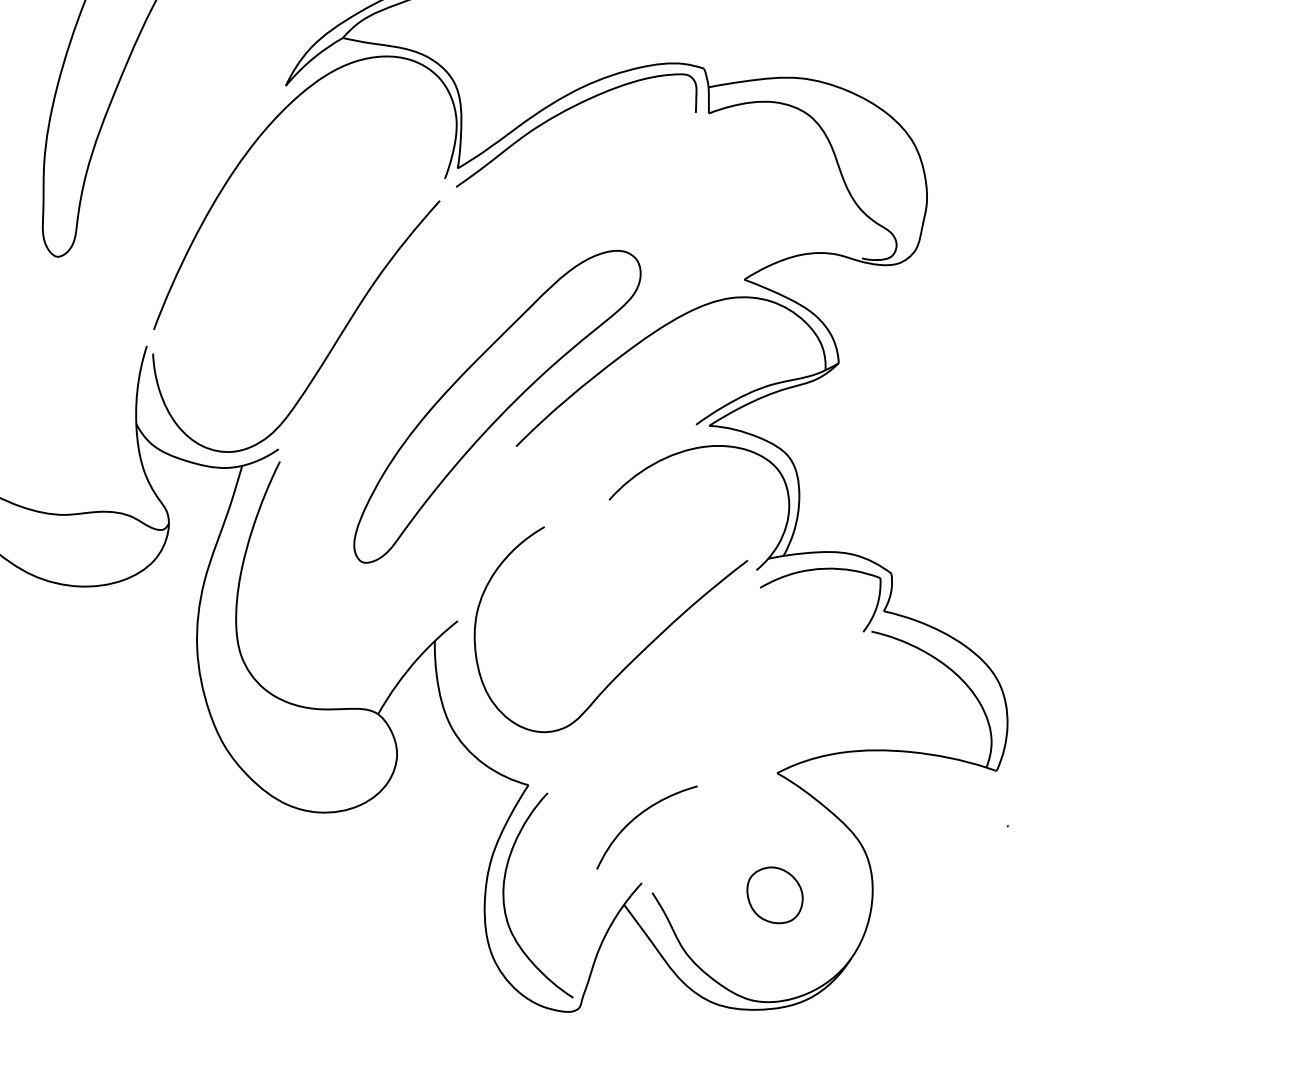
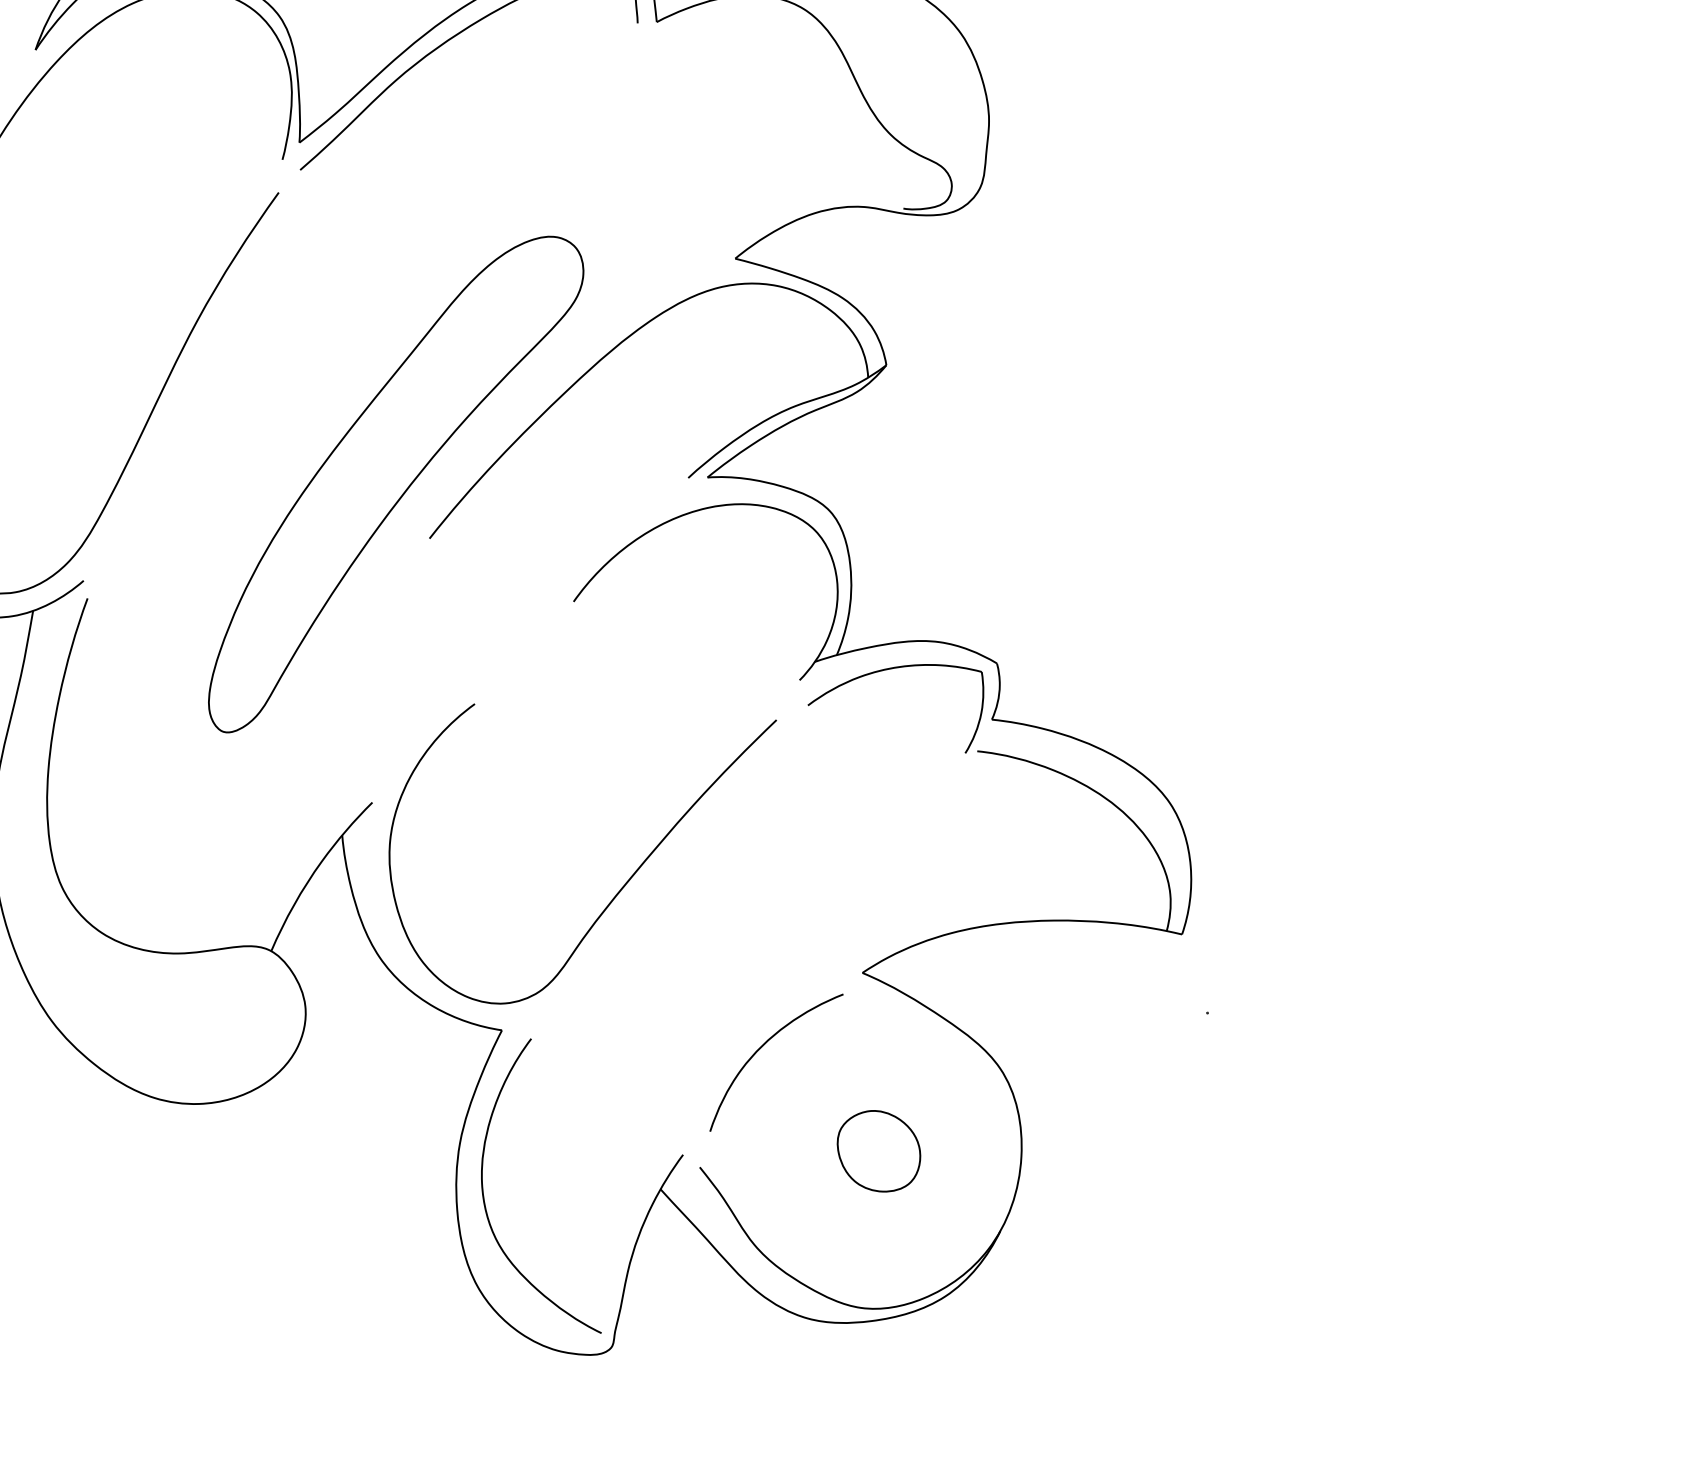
curve: (636, 655) -> (629, 876), moved
curve: (640, 815) -> (764, 1046), moved

